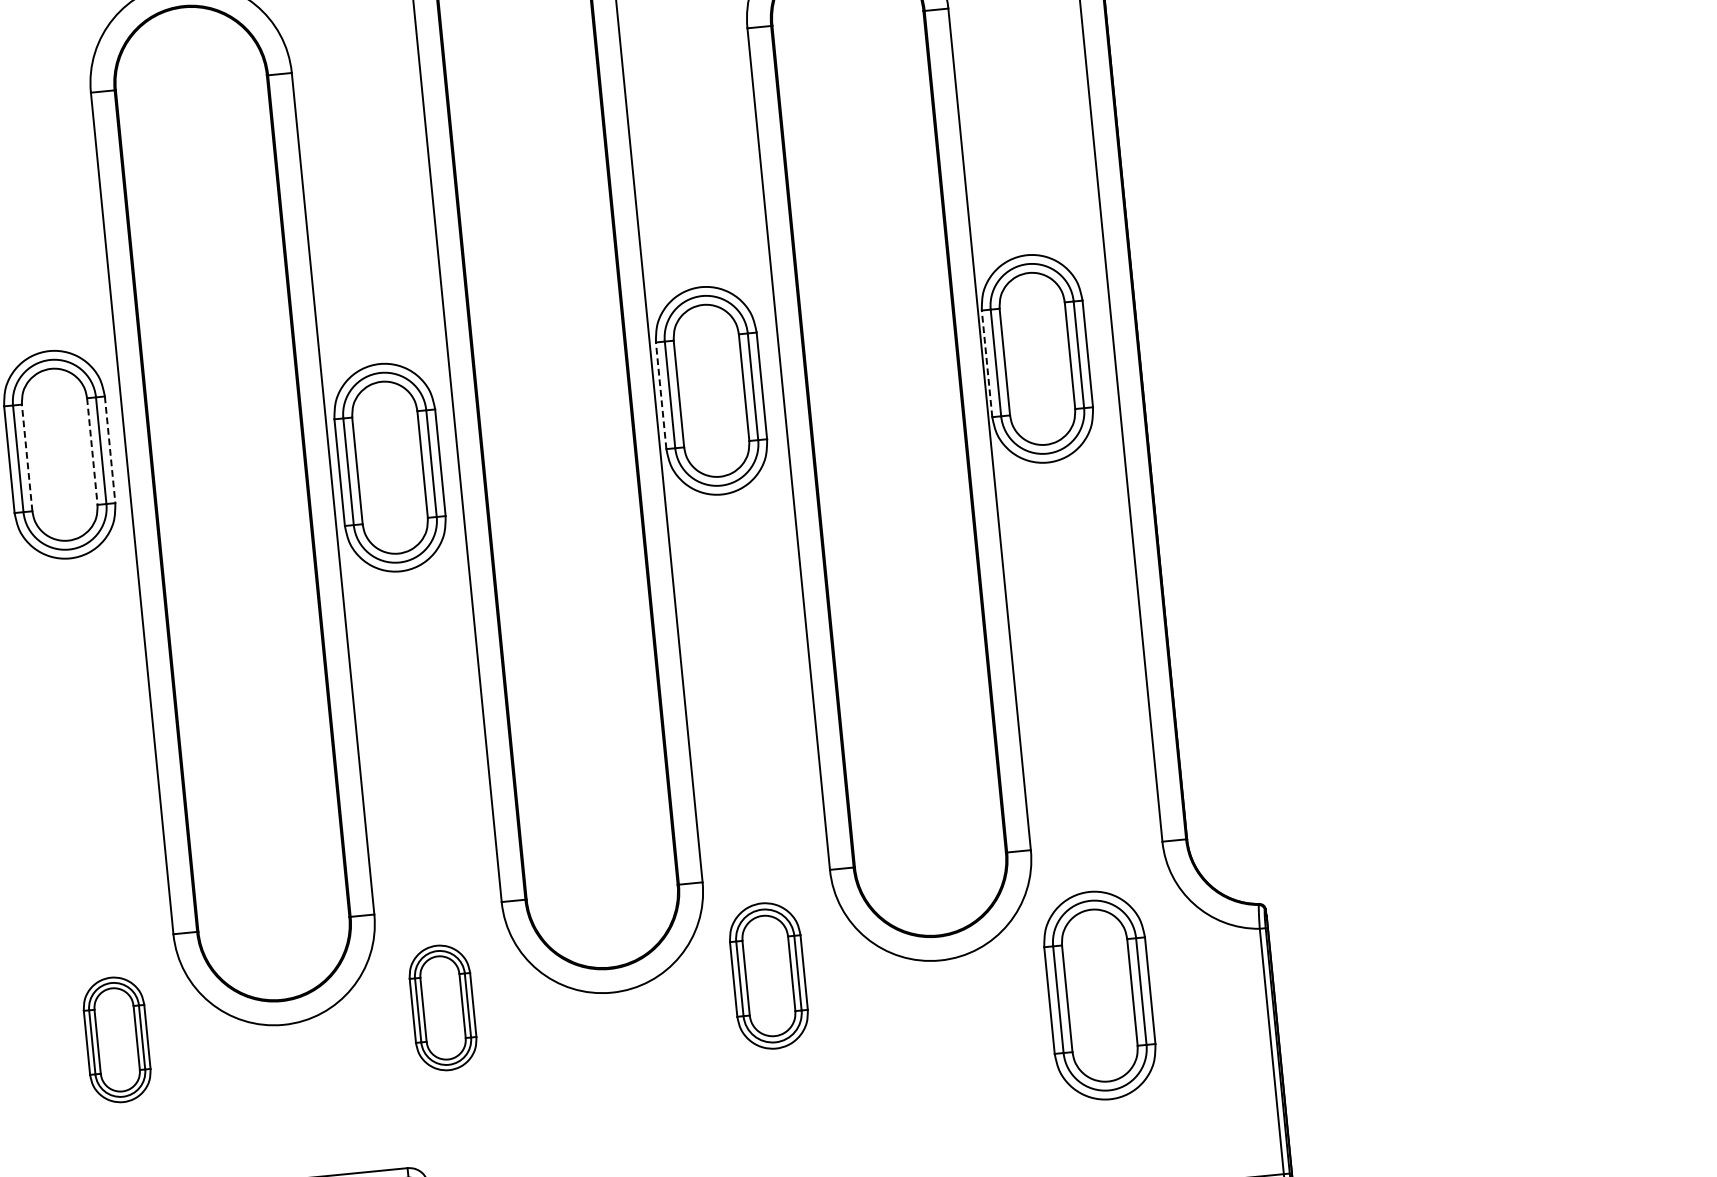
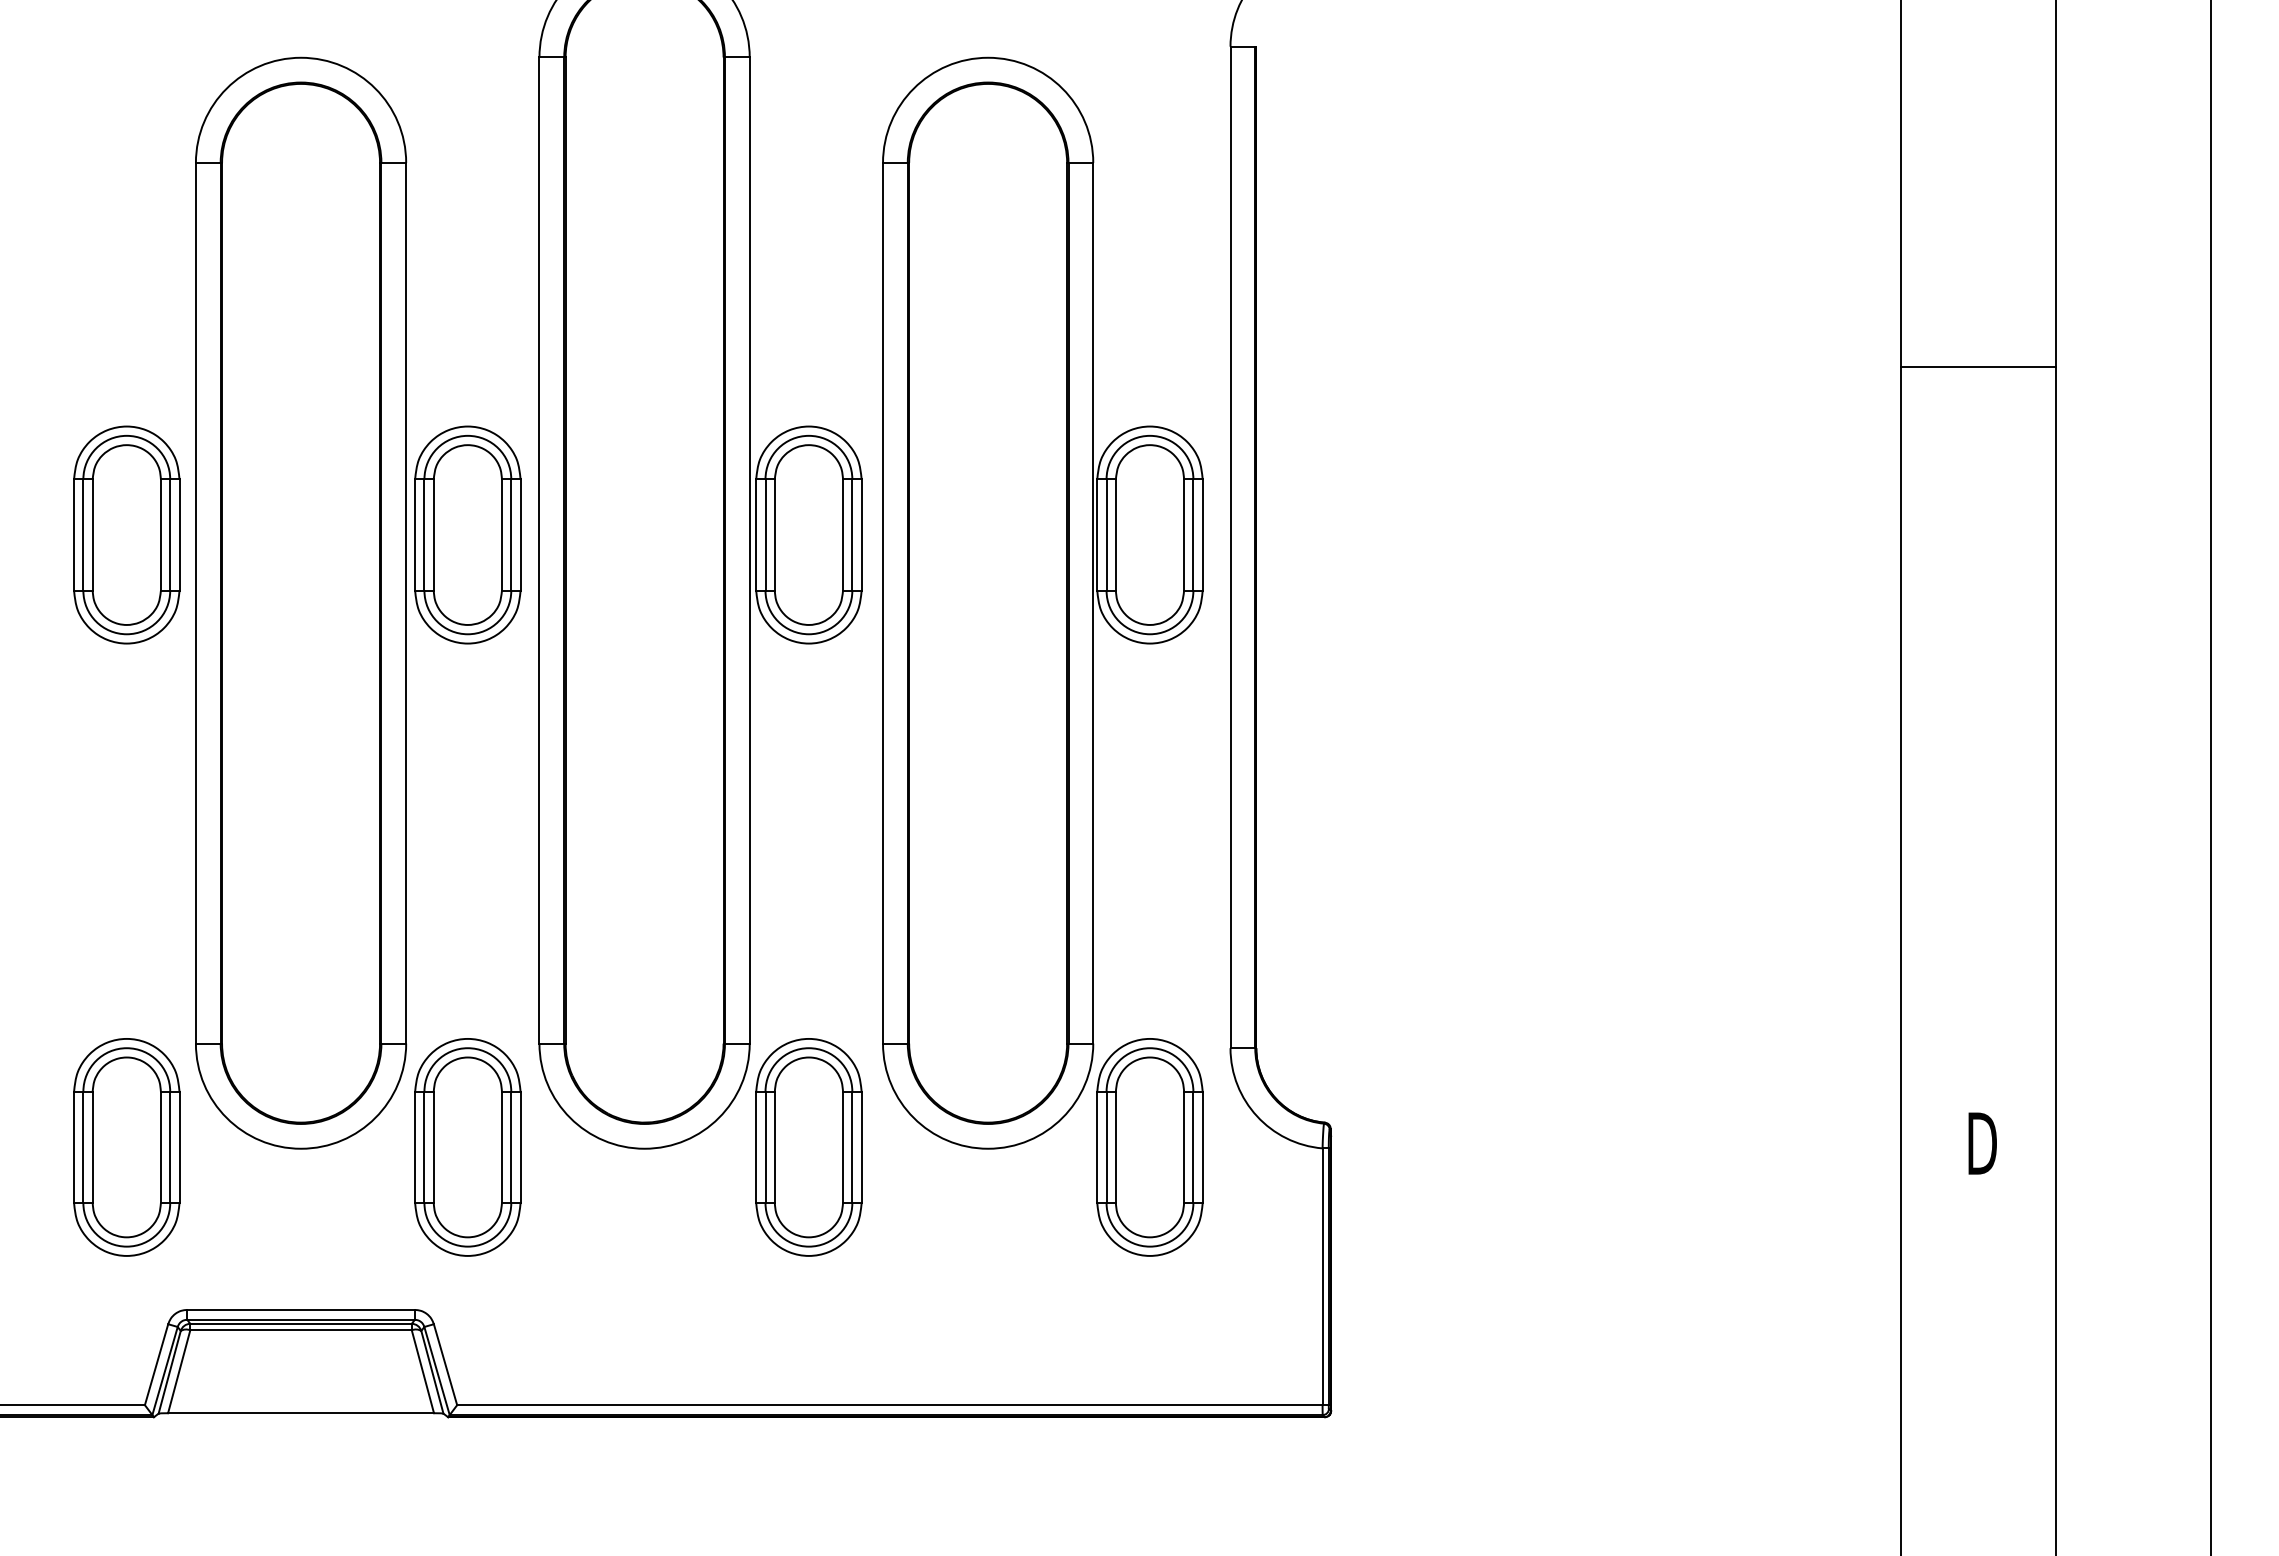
line: (987, 364) -> (1097, 535), dashed -> solid
line: (661, 396) -> (756, 535), dashed -> solid
line: (110, 450) -> (179, 535), dashed -> solid
line: (91, 452) -> (160, 535), dashed -> solid
line: (27, 458) -> (92, 535), dashed -> solid
part: (389, 467) -> (467, 534), moved
part: (768, 976) -> (808, 1147), size x1.43
part: (1099, 995) -> (1149, 1147), moved
part: (442, 1008) -> (467, 1147), size x1.67
part: (116, 1039) -> (126, 1147), size x1.67

